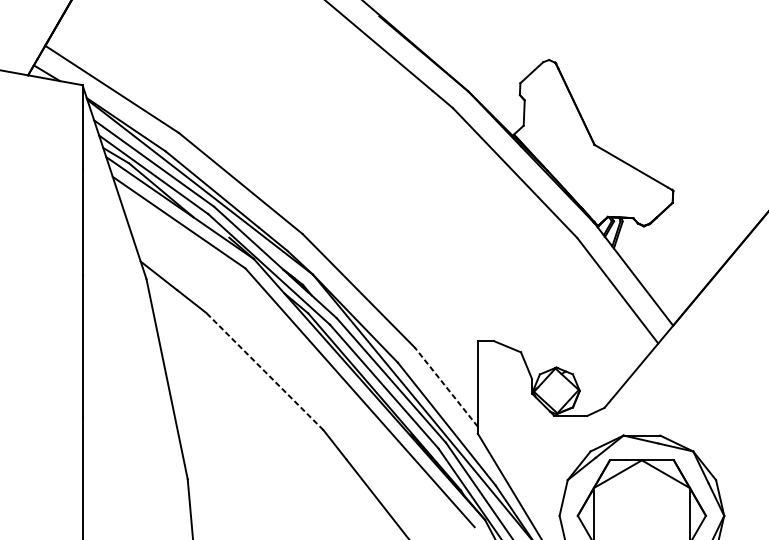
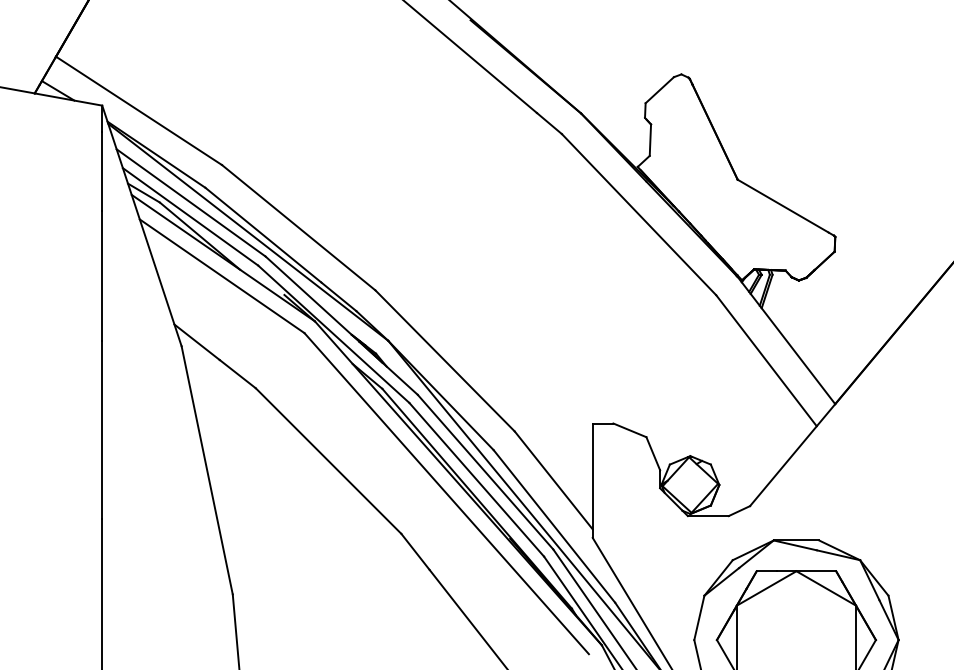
line: (264, 371) -> (328, 461), dashed -> solid
line: (446, 387) -> (553, 480), dashed -> solid

